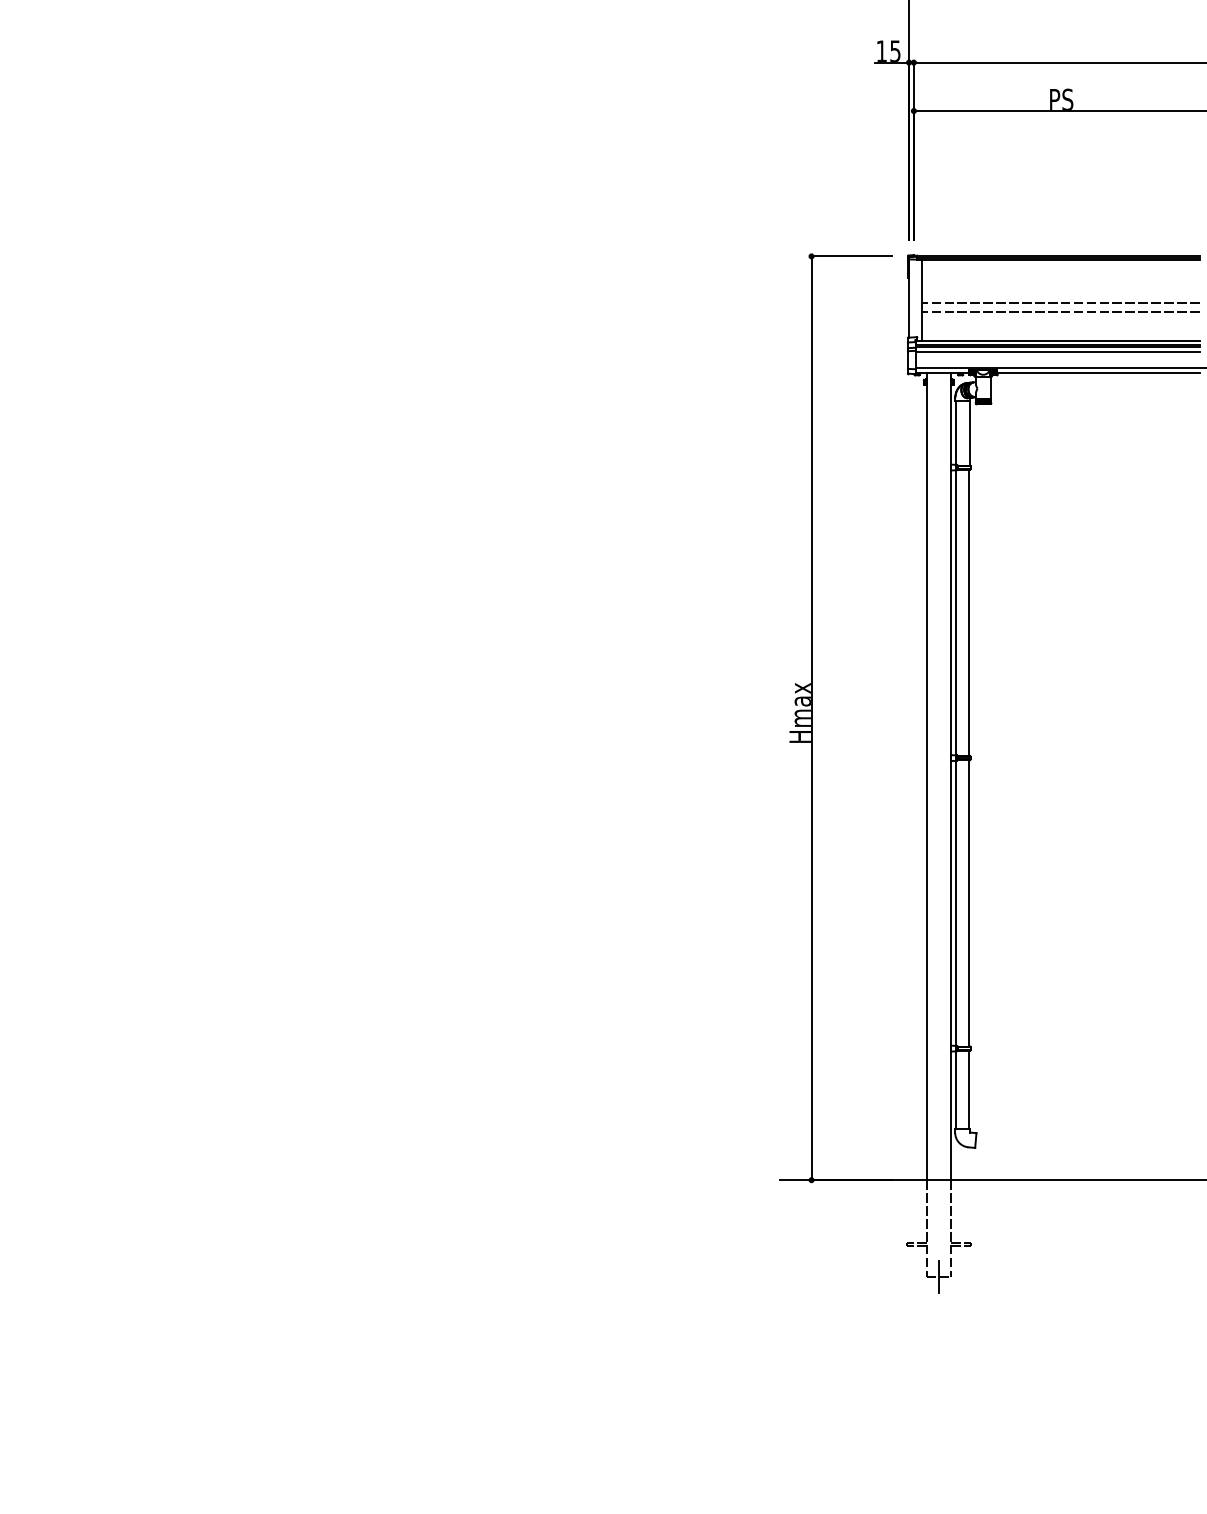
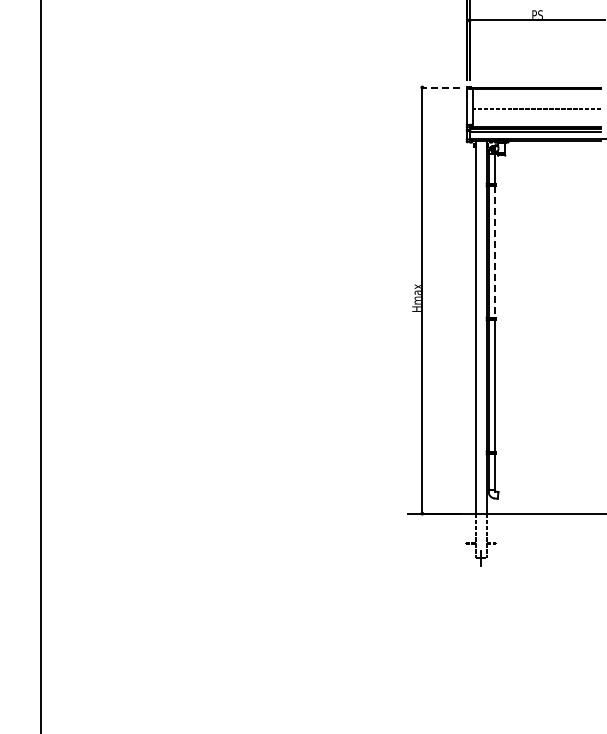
line: (850, 256) -> (440, 87), solid -> dashed
line: (1061, 312) -> (537, 113), removed
line: (970, 614) -> (495, 252), solid -> dashed

